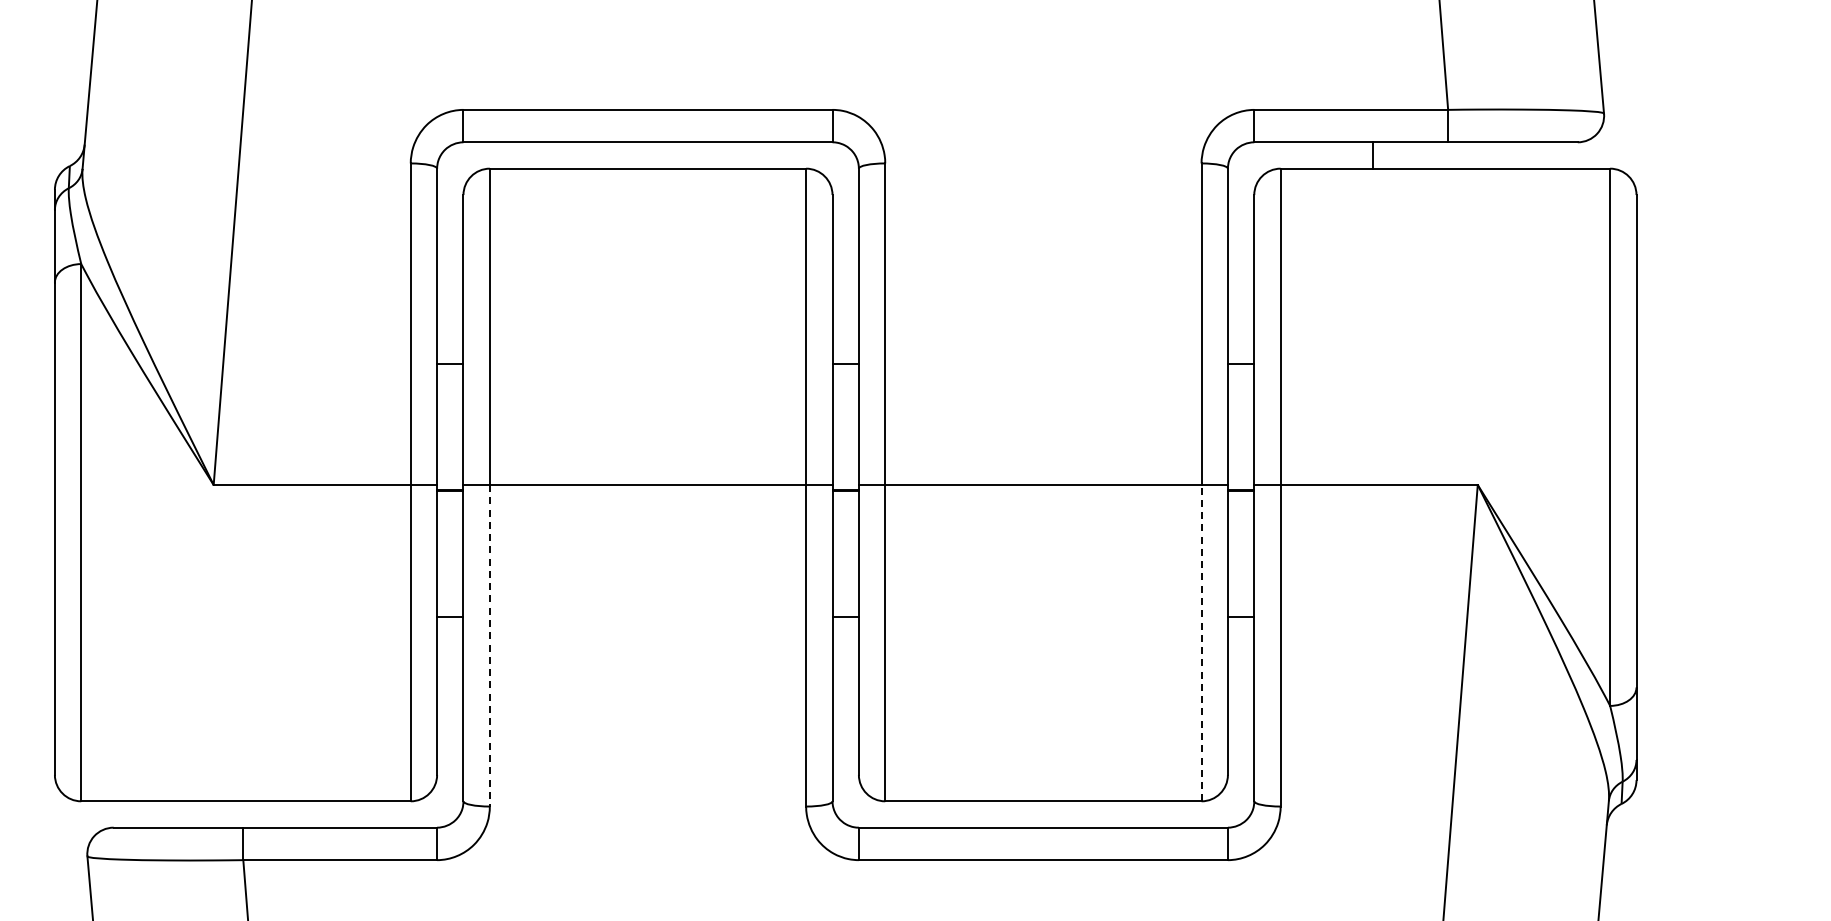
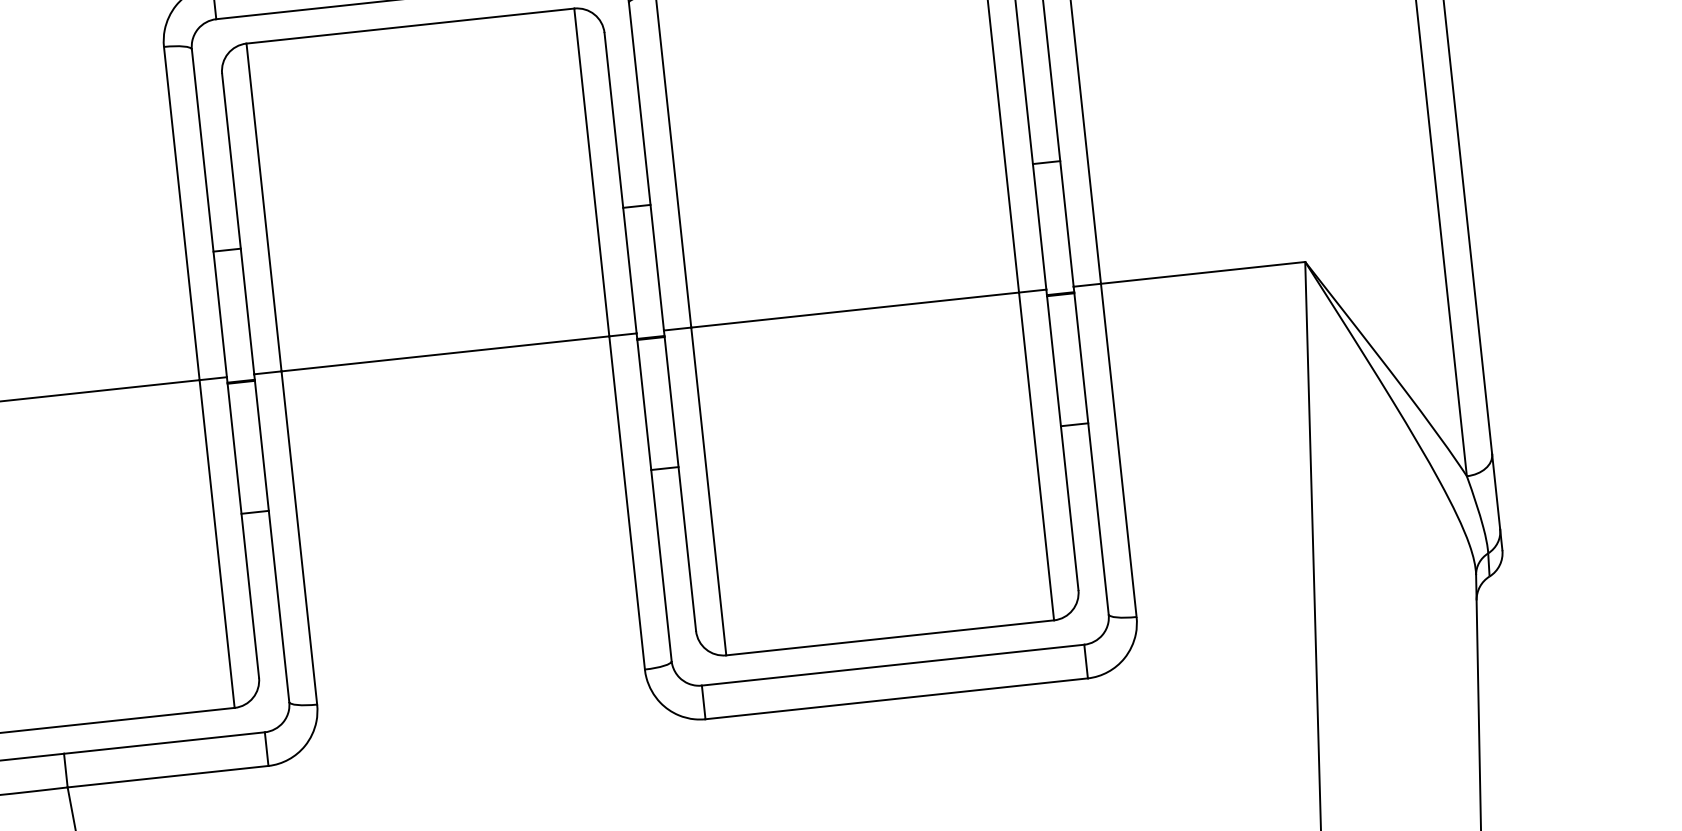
line: (1201, 642) -> (1036, 455), dashed -> solid
line: (489, 645) -> (298, 537), dashed -> solid

